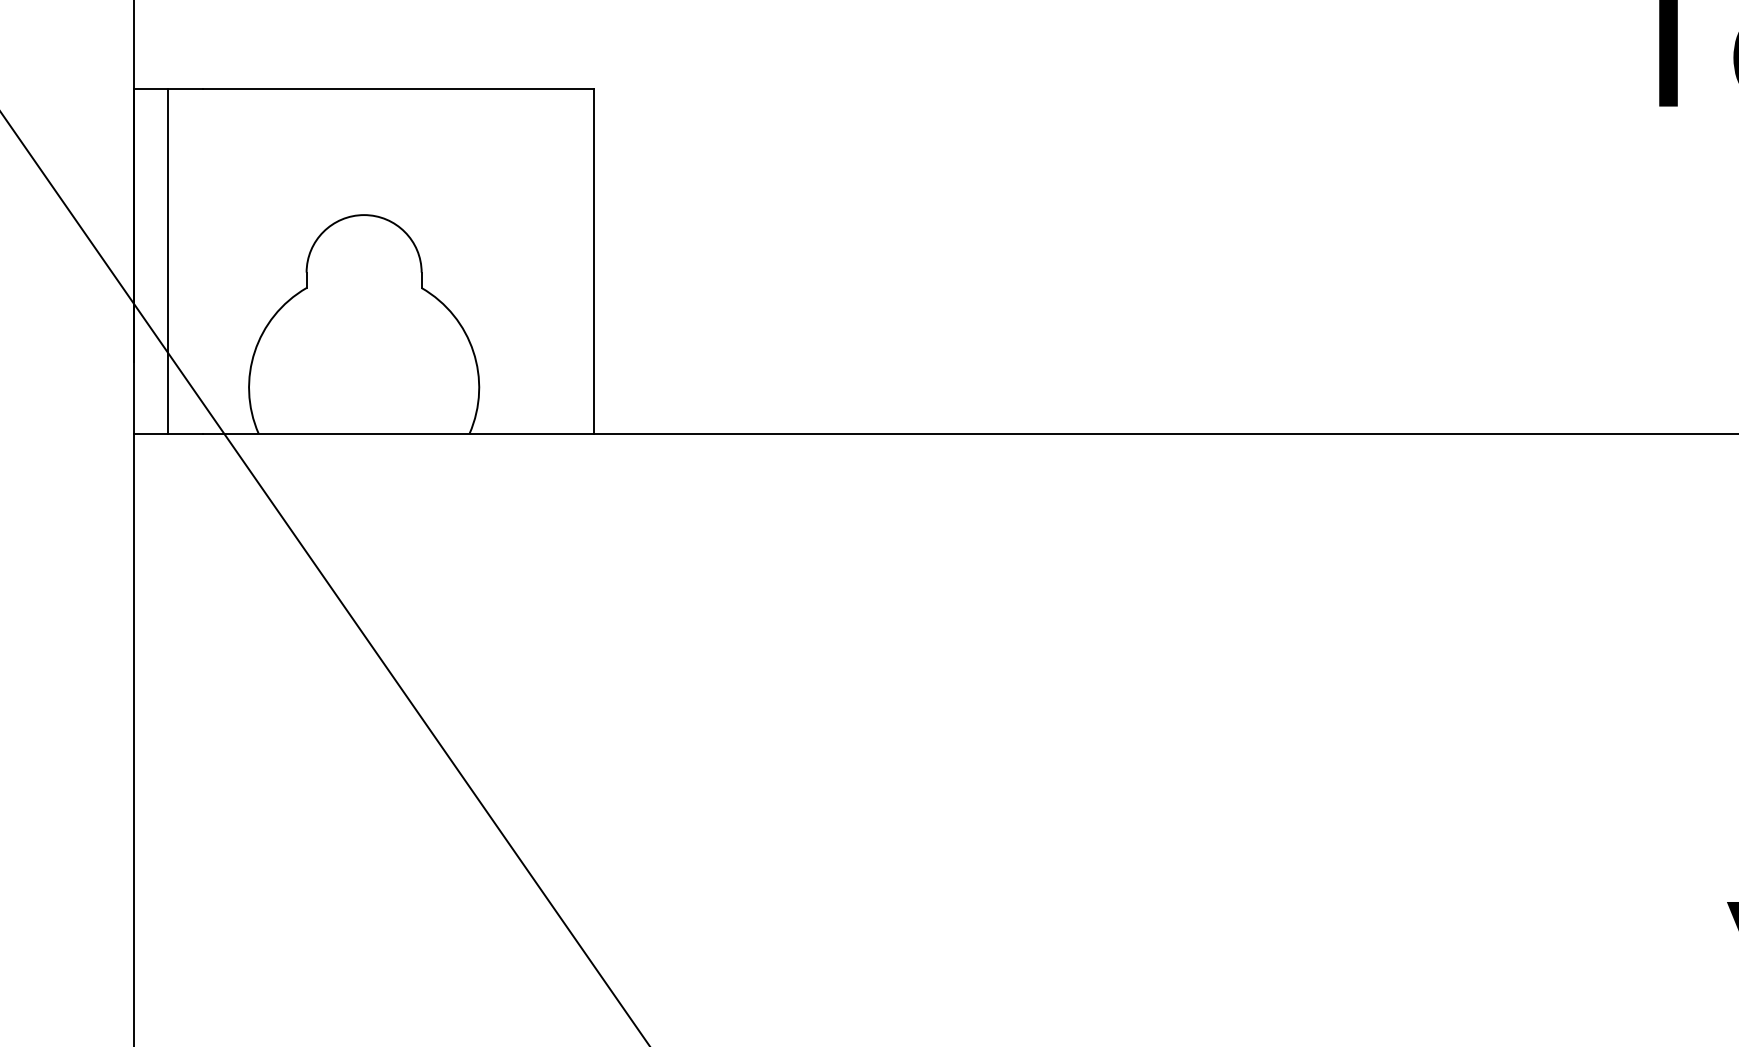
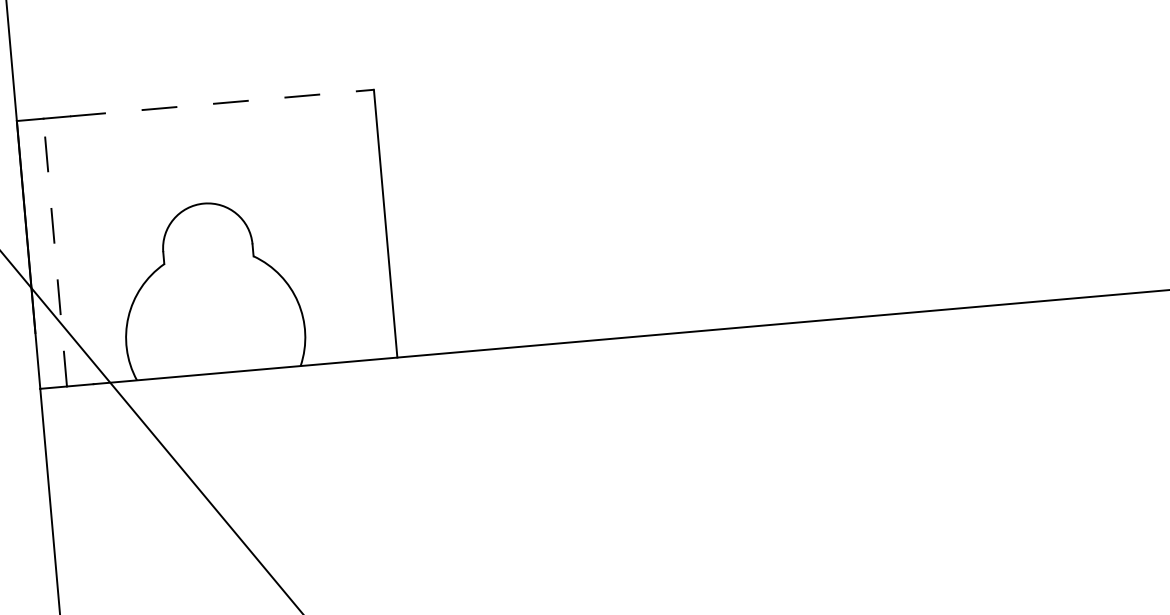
line: (398, 88) -> (222, 103), solid -> dashed
line: (168, 261) -> (55, 252), solid -> dashed

